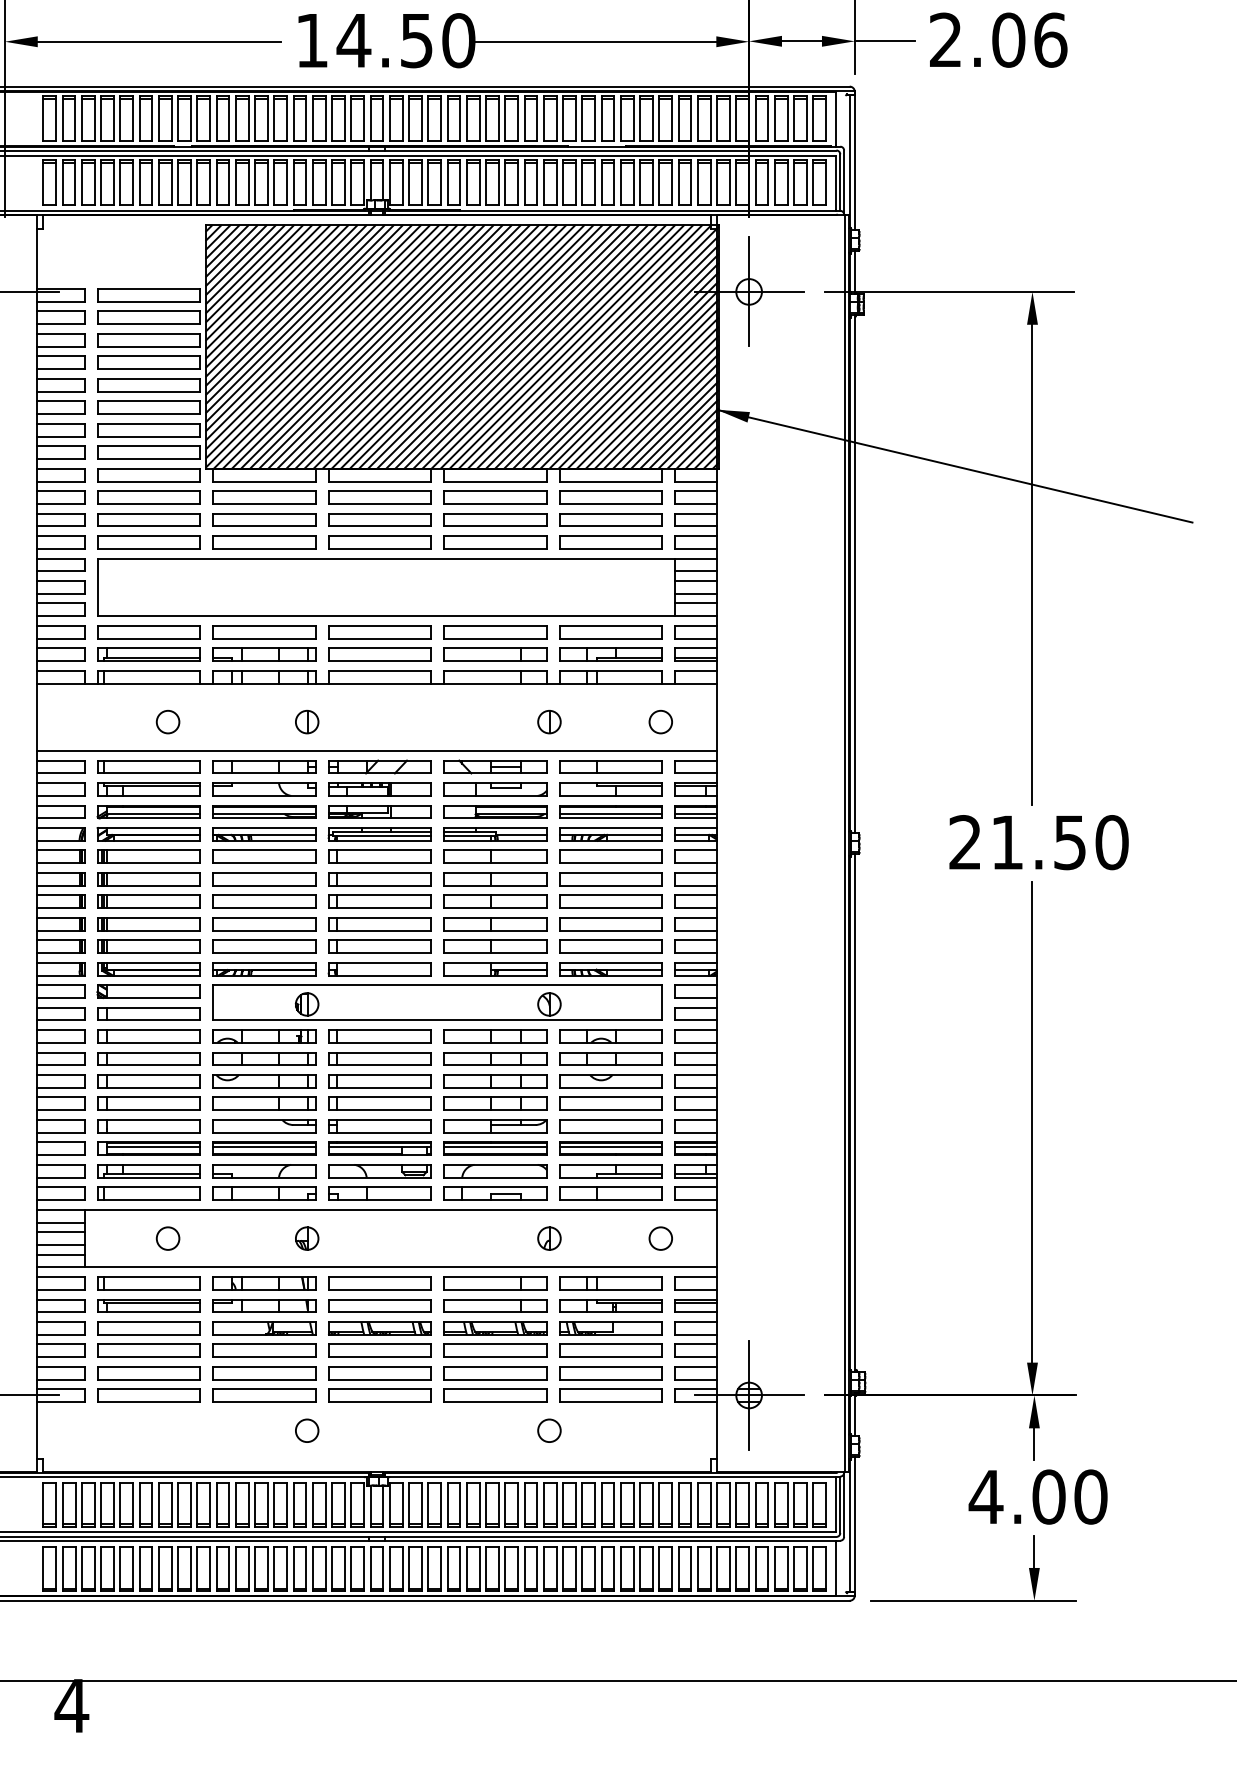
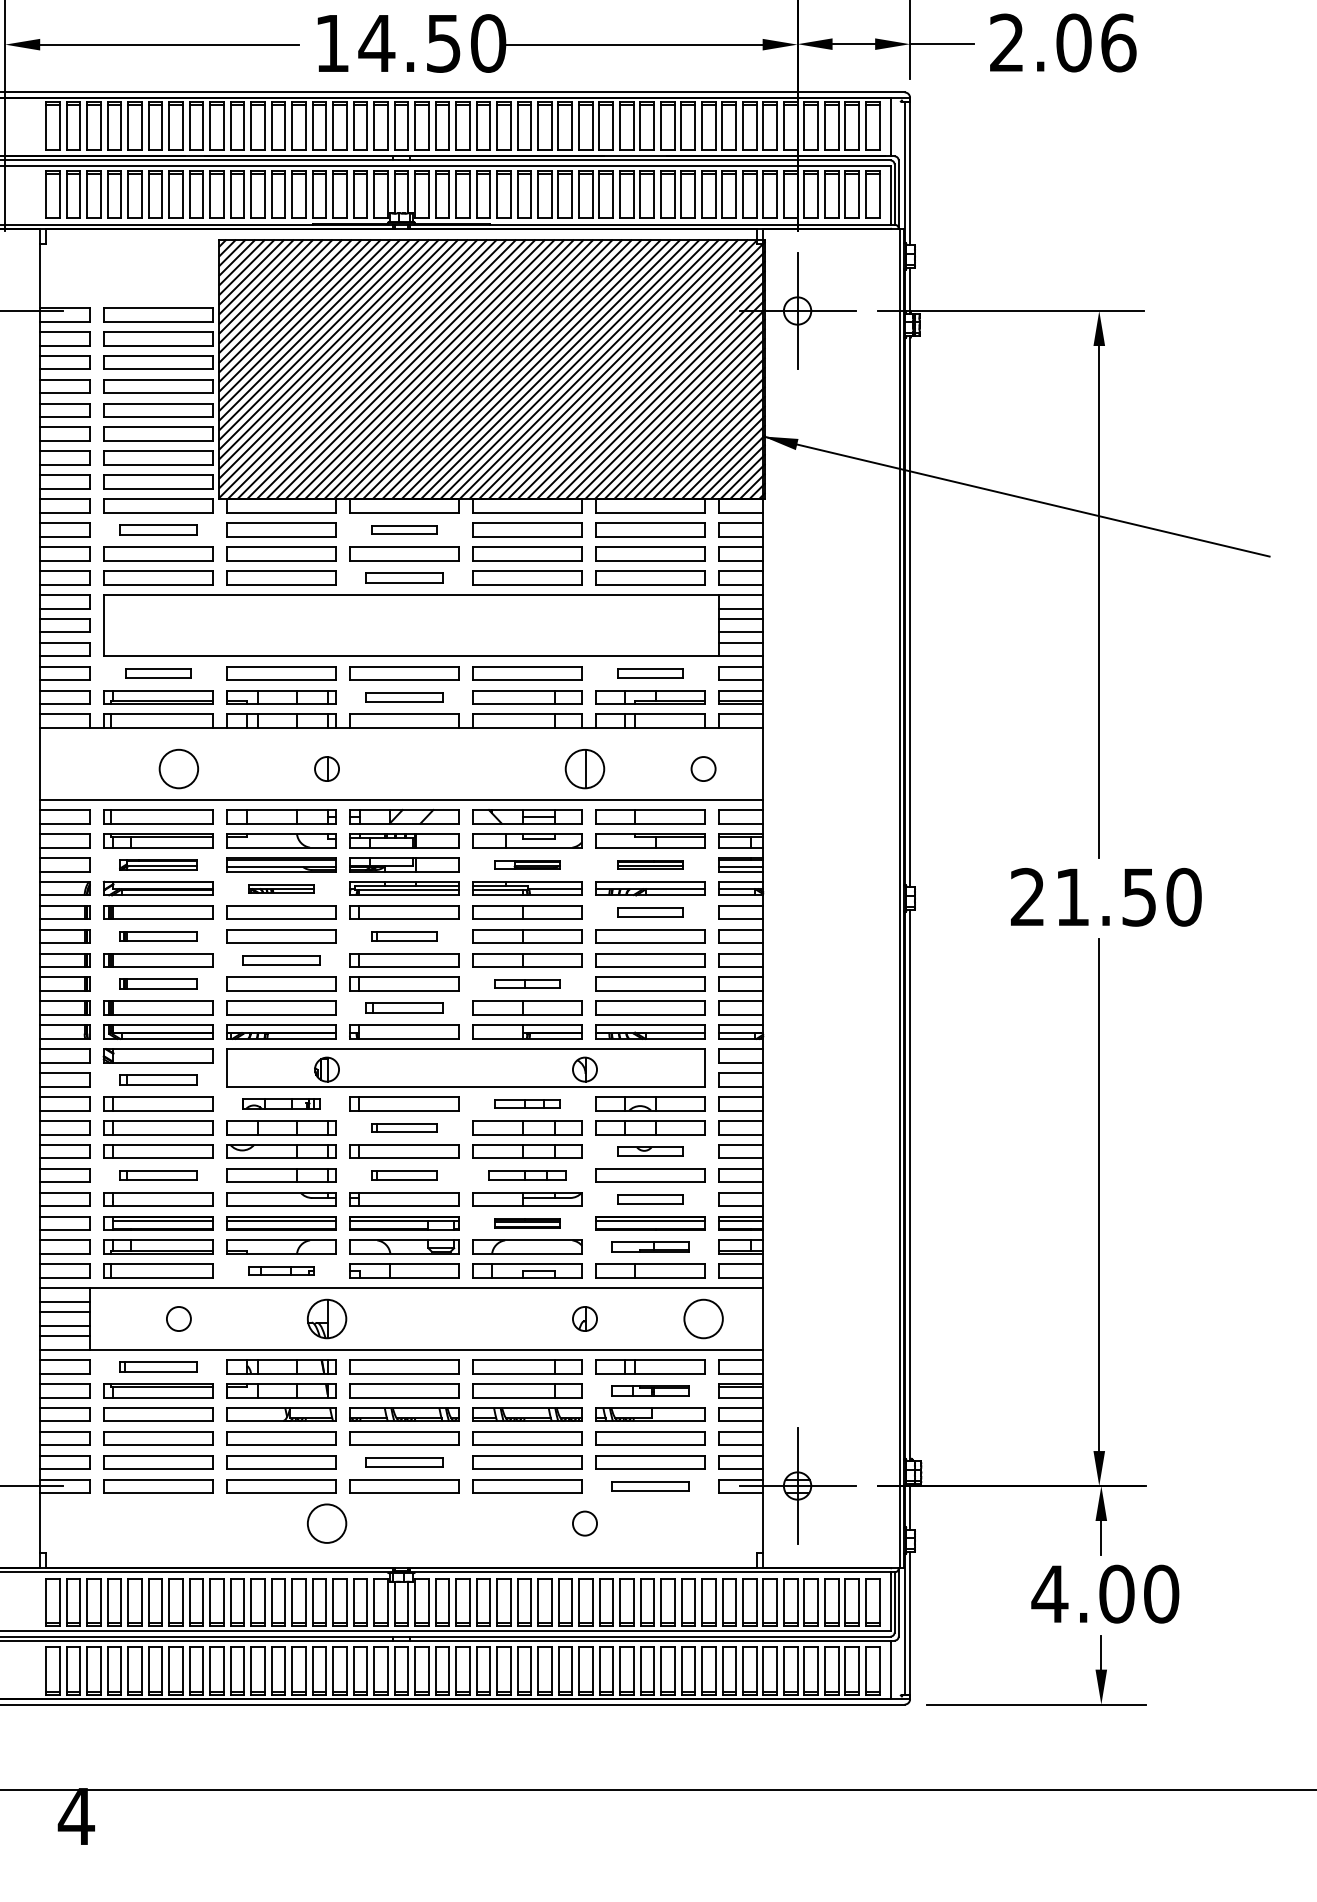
part: (148, 497) -> (158, 529), size x0.7
part: (379, 497) -> (404, 529), size x0.6
part: (379, 542) -> (404, 577), size x0.7
part: (148, 632) -> (158, 673), size x0.6
part: (610, 632) -> (650, 673), size x0.6
part: (379, 654) -> (404, 697), size x0.7
part: (548, 721) -> (584, 768), size x1.6
circle: (167, 722) -> (178, 769), size x1.6
part: (147, 811) -> (157, 864), size x0.7
part: (495, 811) -> (527, 864), size x0.6
part: (610, 811) -> (650, 864), size x0.6
part: (264, 834) -> (281, 888), size x0.6
part: (610, 856) -> (650, 912), size x0.6
part: (148, 879) -> (158, 936), size x0.7
part: (379, 879) -> (404, 936), size x0.6
part: (264, 901) -> (281, 960), size x0.7
part: (148, 923) -> (158, 983), size x0.7
part: (495, 923) -> (527, 983), size x0.6
part: (379, 946) -> (404, 1007), size x0.7
part: (148, 1013) -> (158, 1079), size x0.7
part: (264, 1036) -> (281, 1103), size x0.7
part: (495, 1036) -> (527, 1103), size x0.6
part: (379, 1058) -> (404, 1127), size x0.6
part: (610, 1081) -> (650, 1151), size x0.6
part: (148, 1103) -> (158, 1175), size x0.7
part: (379, 1103) -> (404, 1175), size x0.6
part: (495, 1103) -> (527, 1175), size x0.7
part: (610, 1126) -> (650, 1199), size x0.6
part: (495, 1148) -> (527, 1223), size x0.6
part: (610, 1170) -> (650, 1246), size x0.7
part: (264, 1193) -> (281, 1270), size x0.6
part: (306, 1238) -> (326, 1318), size x1.6
circle: (660, 1238) -> (703, 1318), size x1.6
part: (148, 1283) -> (158, 1366), size x0.7
part: (610, 1305) -> (650, 1390), size x0.7
part: (379, 1373) -> (404, 1462), size x0.7
part: (610, 1395) -> (650, 1486), size x0.7
circle: (306, 1430) -> (326, 1523), size x1.6

